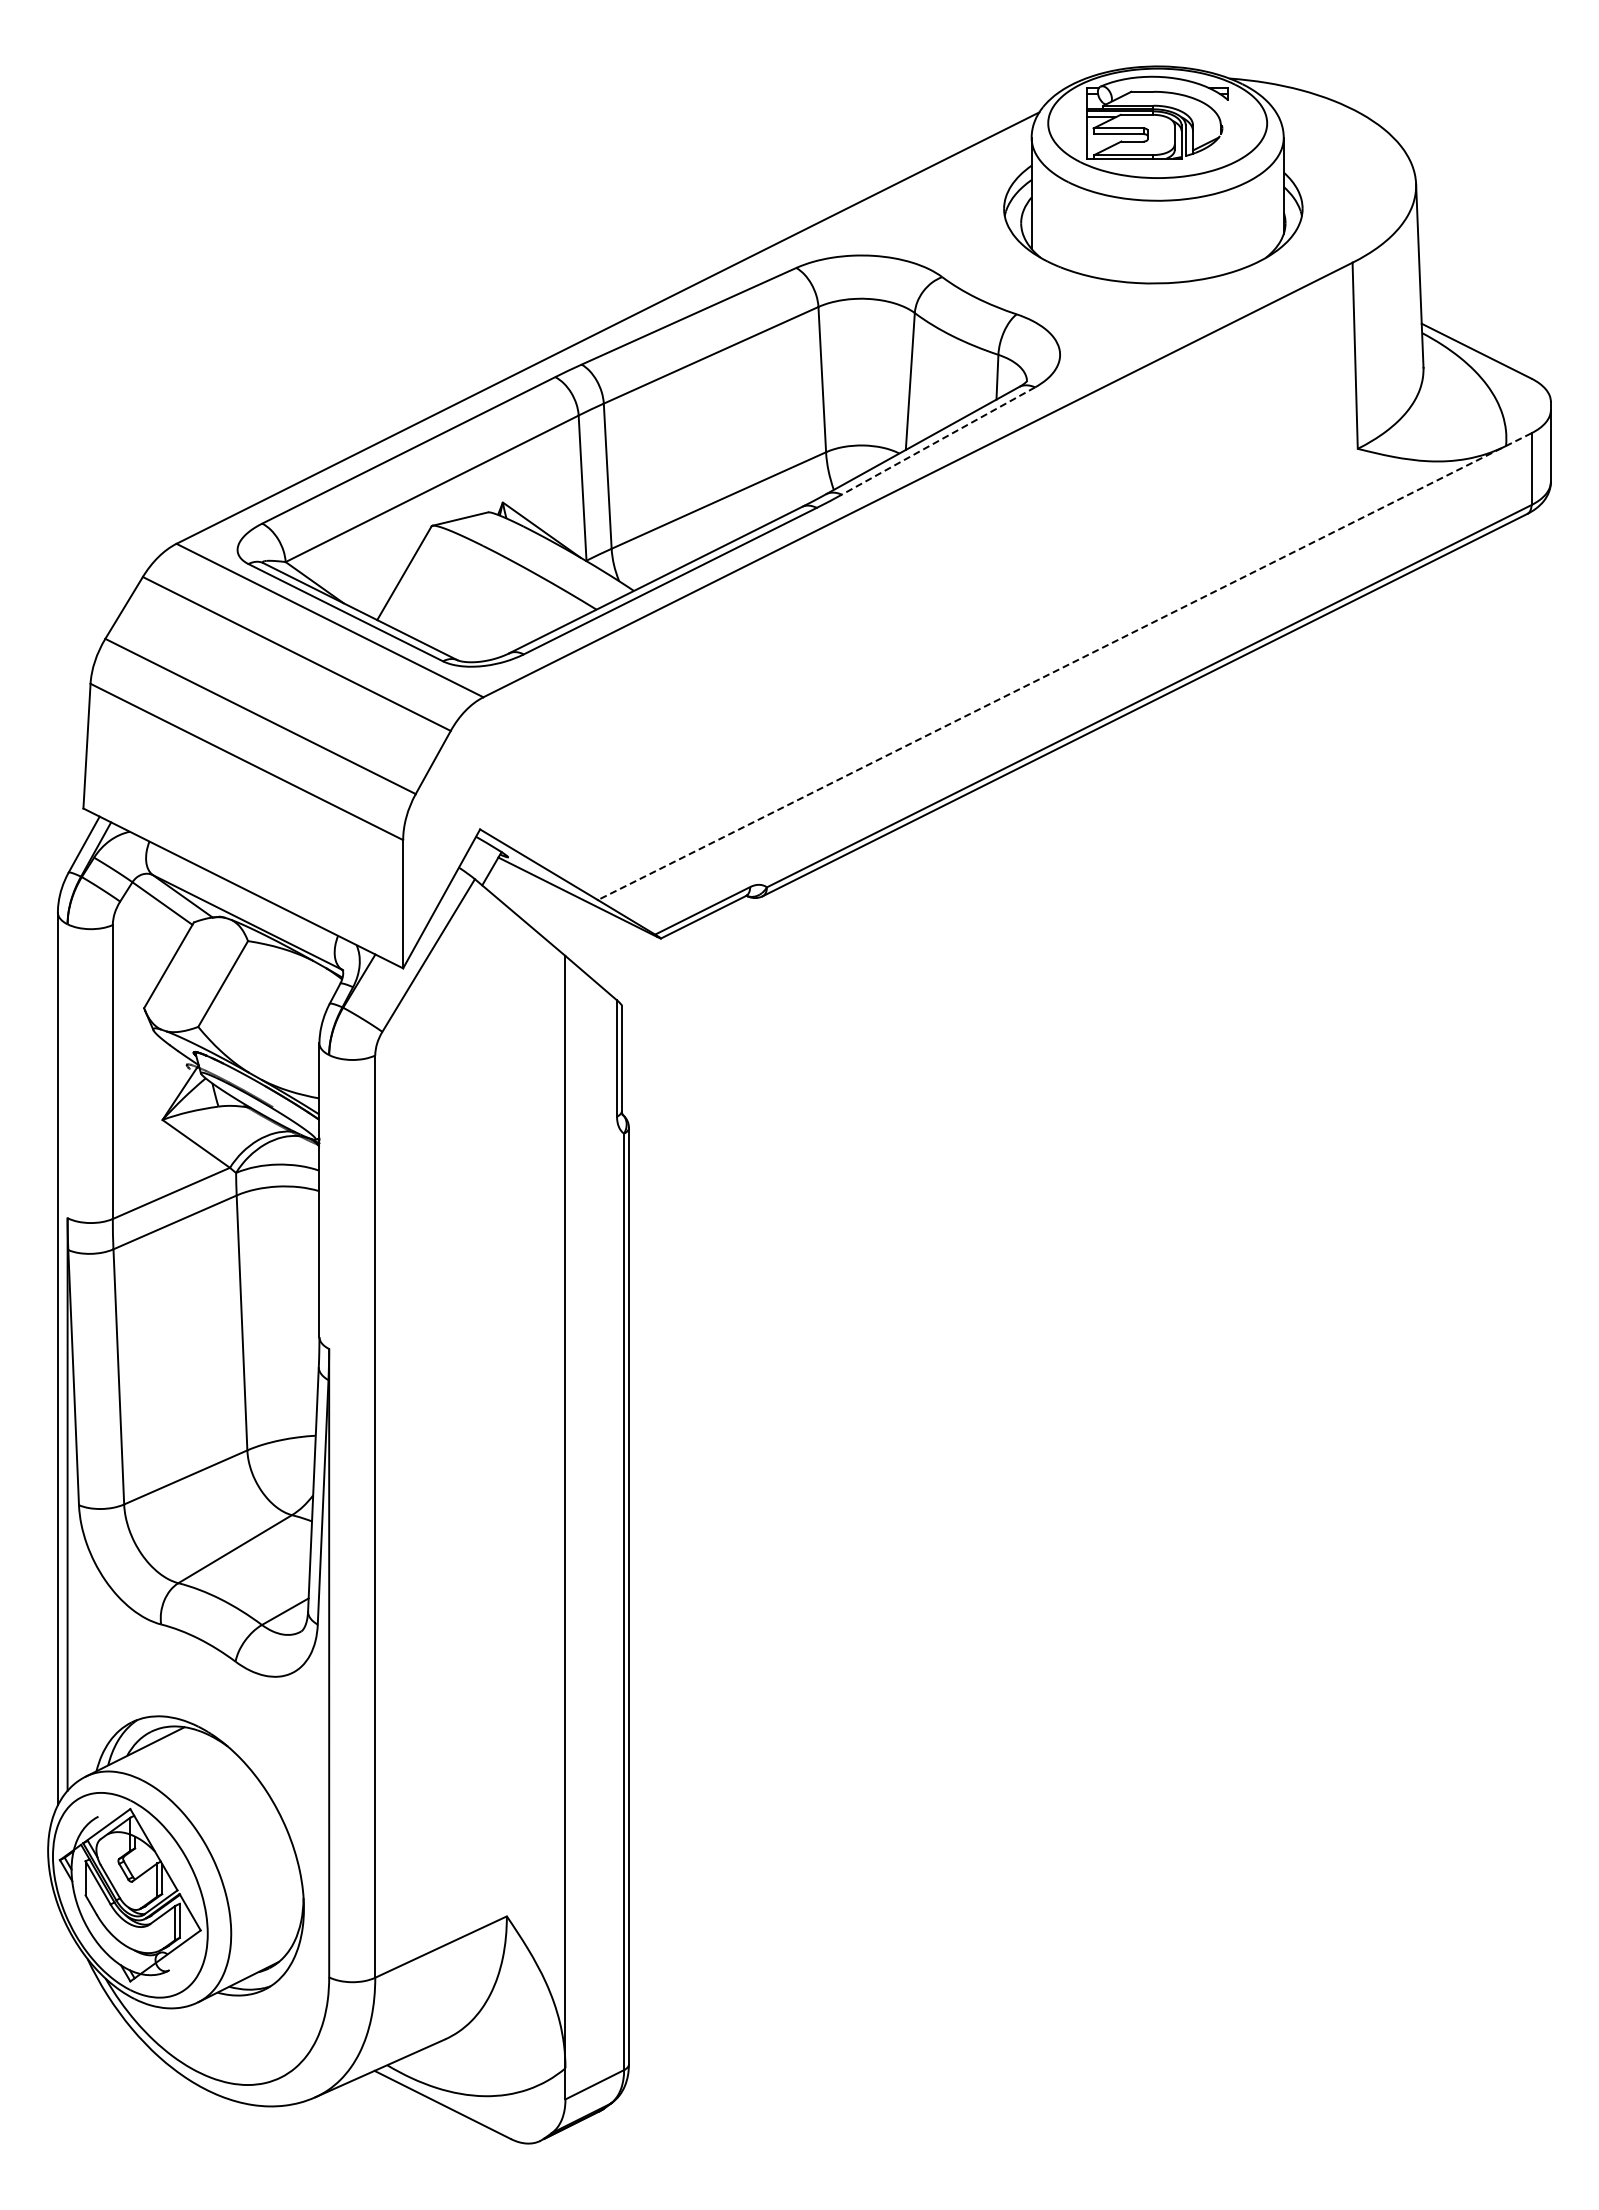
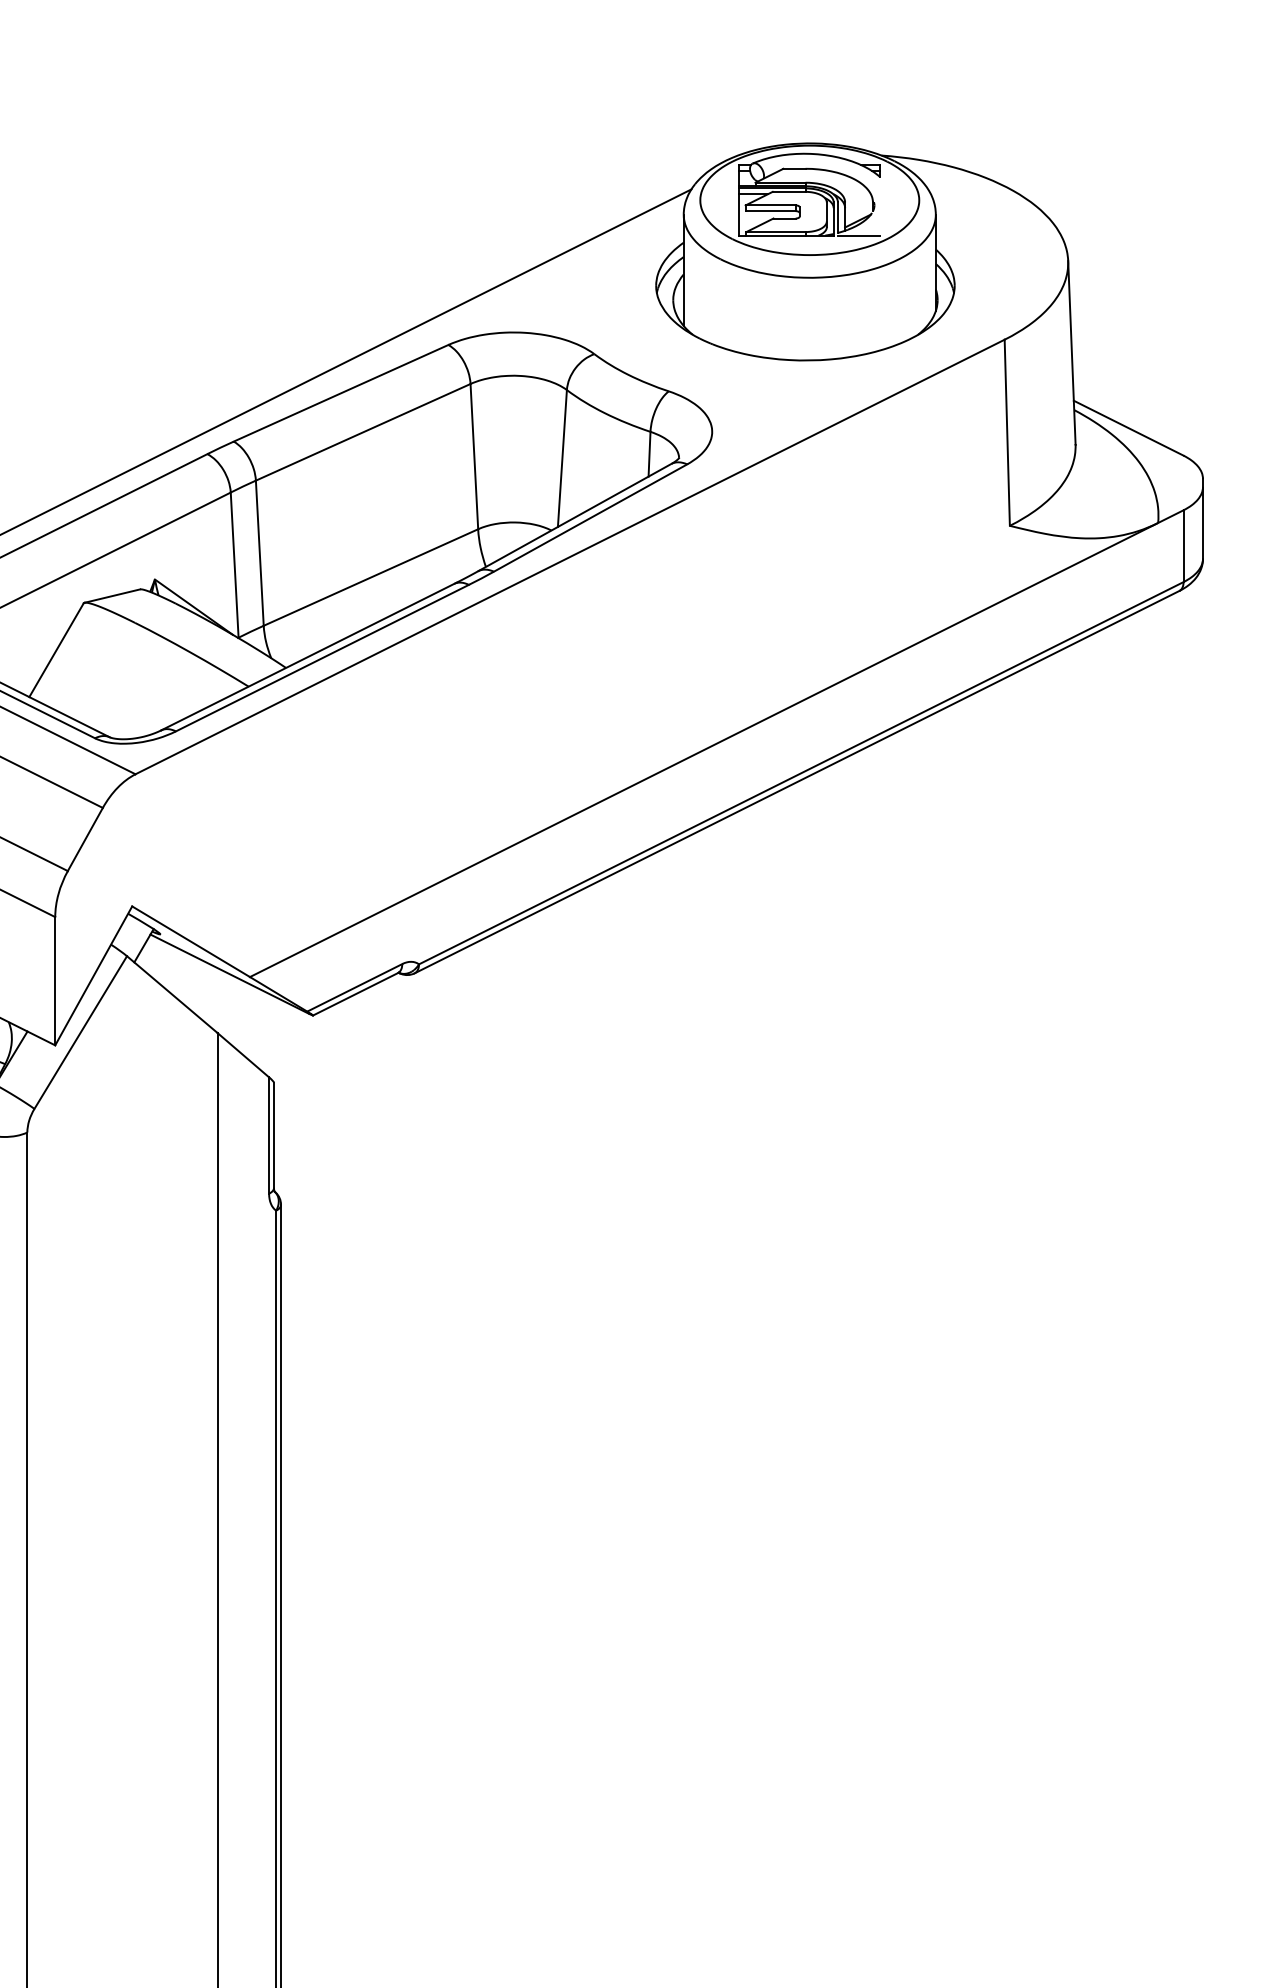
line: (1206, 158) -> (858, 235), added
line: (938, 441) -> (590, 518), dashed -> solid
line: (1064, 666) -> (716, 743), dashed -> solid

